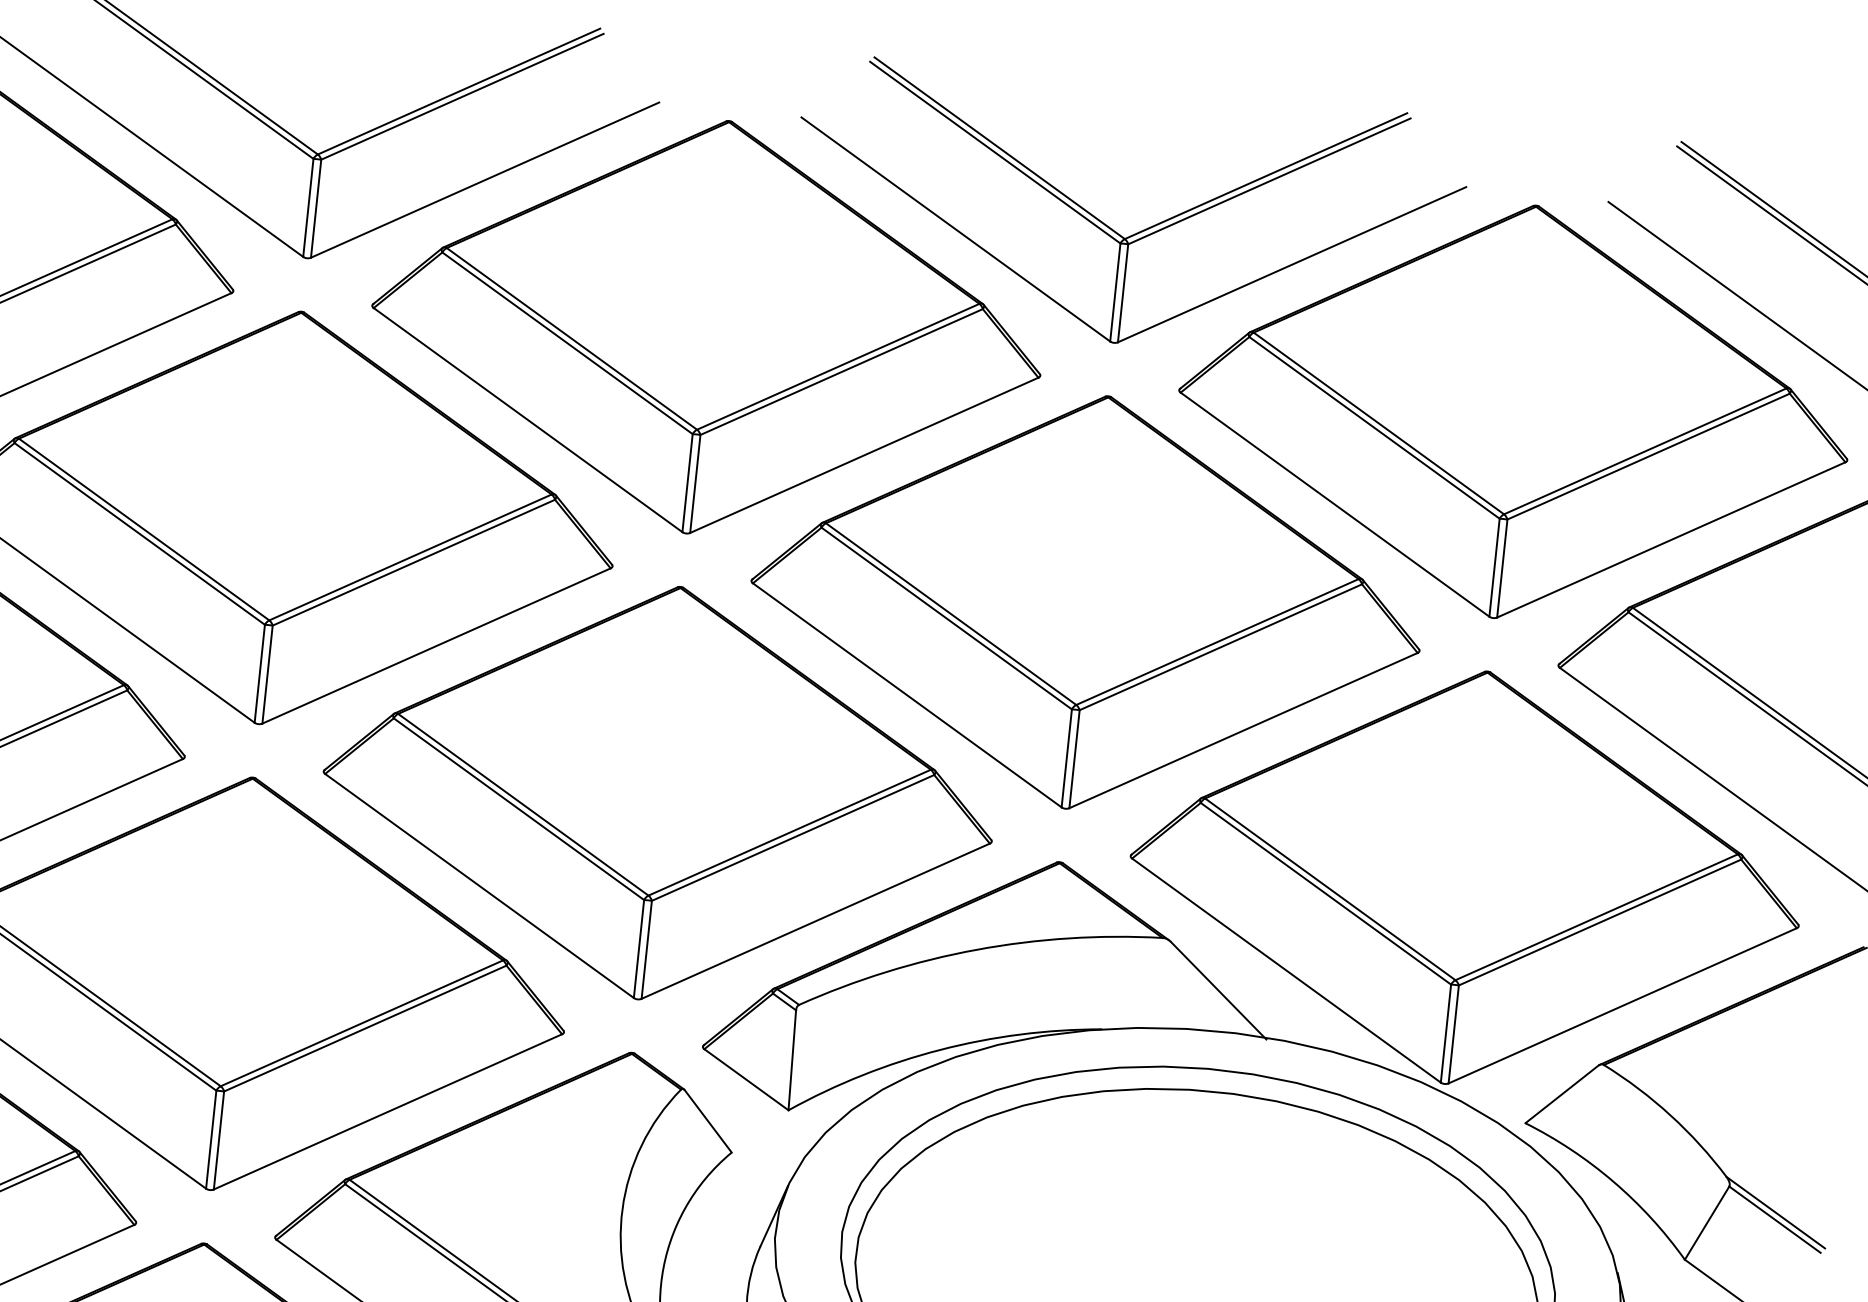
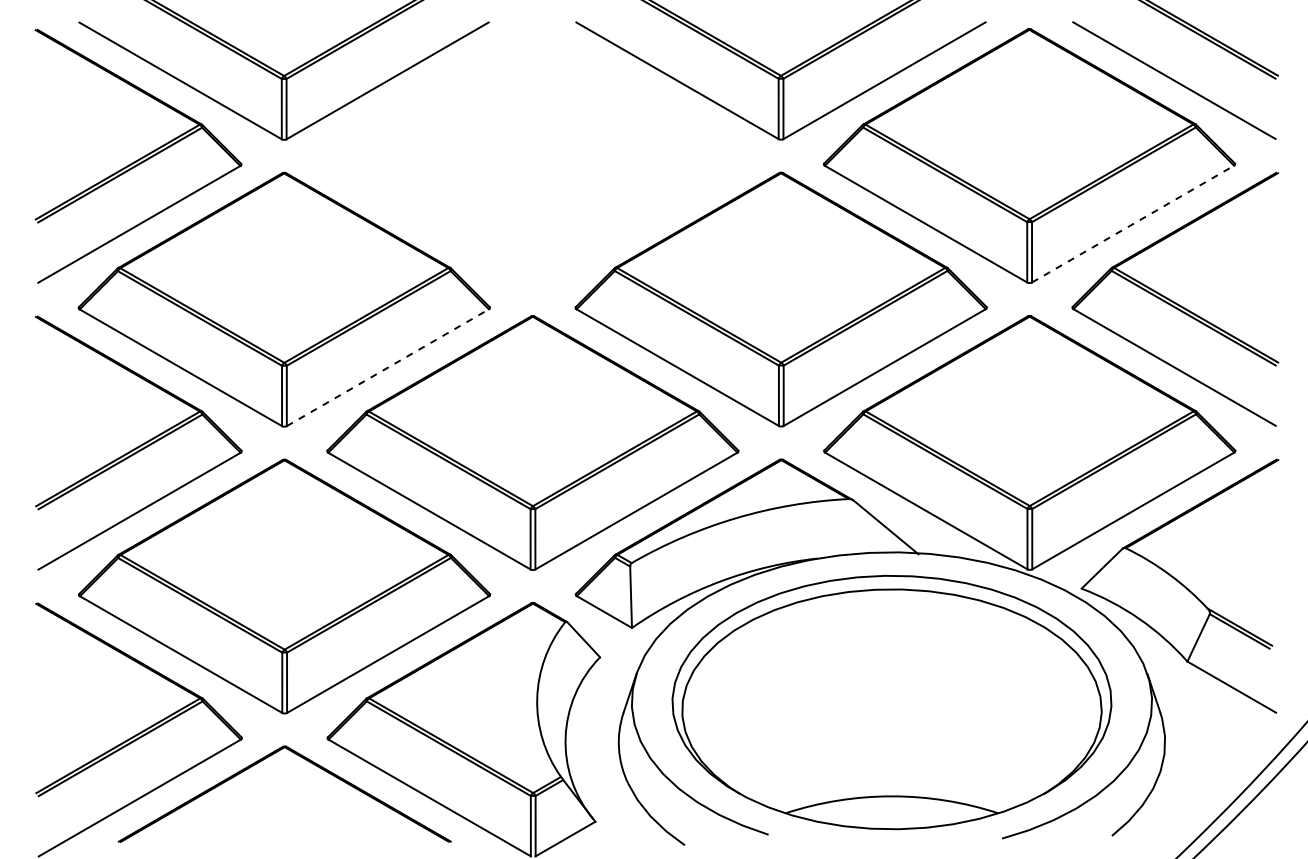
part: (707, 326) -> (532, 155), removed
line: (1671, 540) -> (1133, 224), solid -> dashed
line: (435, 645) -> (387, 367), solid -> dashed

